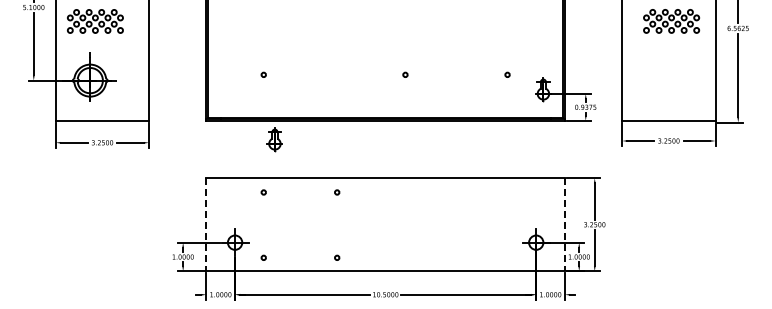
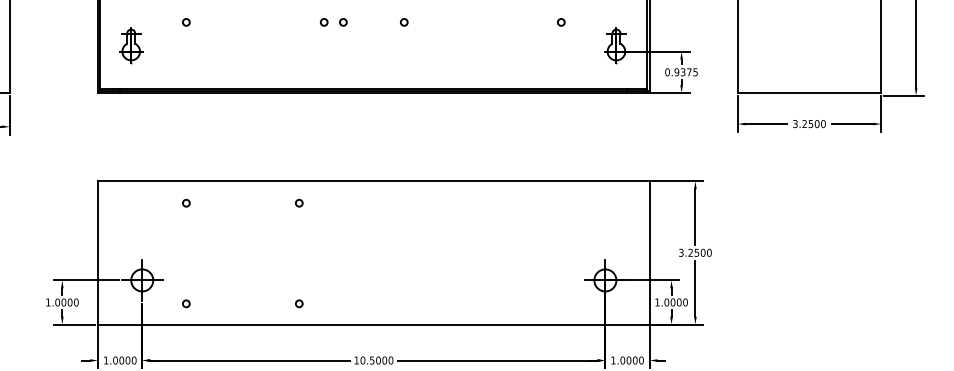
part: (359, 74) -> (333, 21), added
part: (274, 139) -> (130, 44), moved
line: (206, 224) -> (98, 252), dashed -> solid
line: (564, 224) -> (648, 252), dashed -> solid

